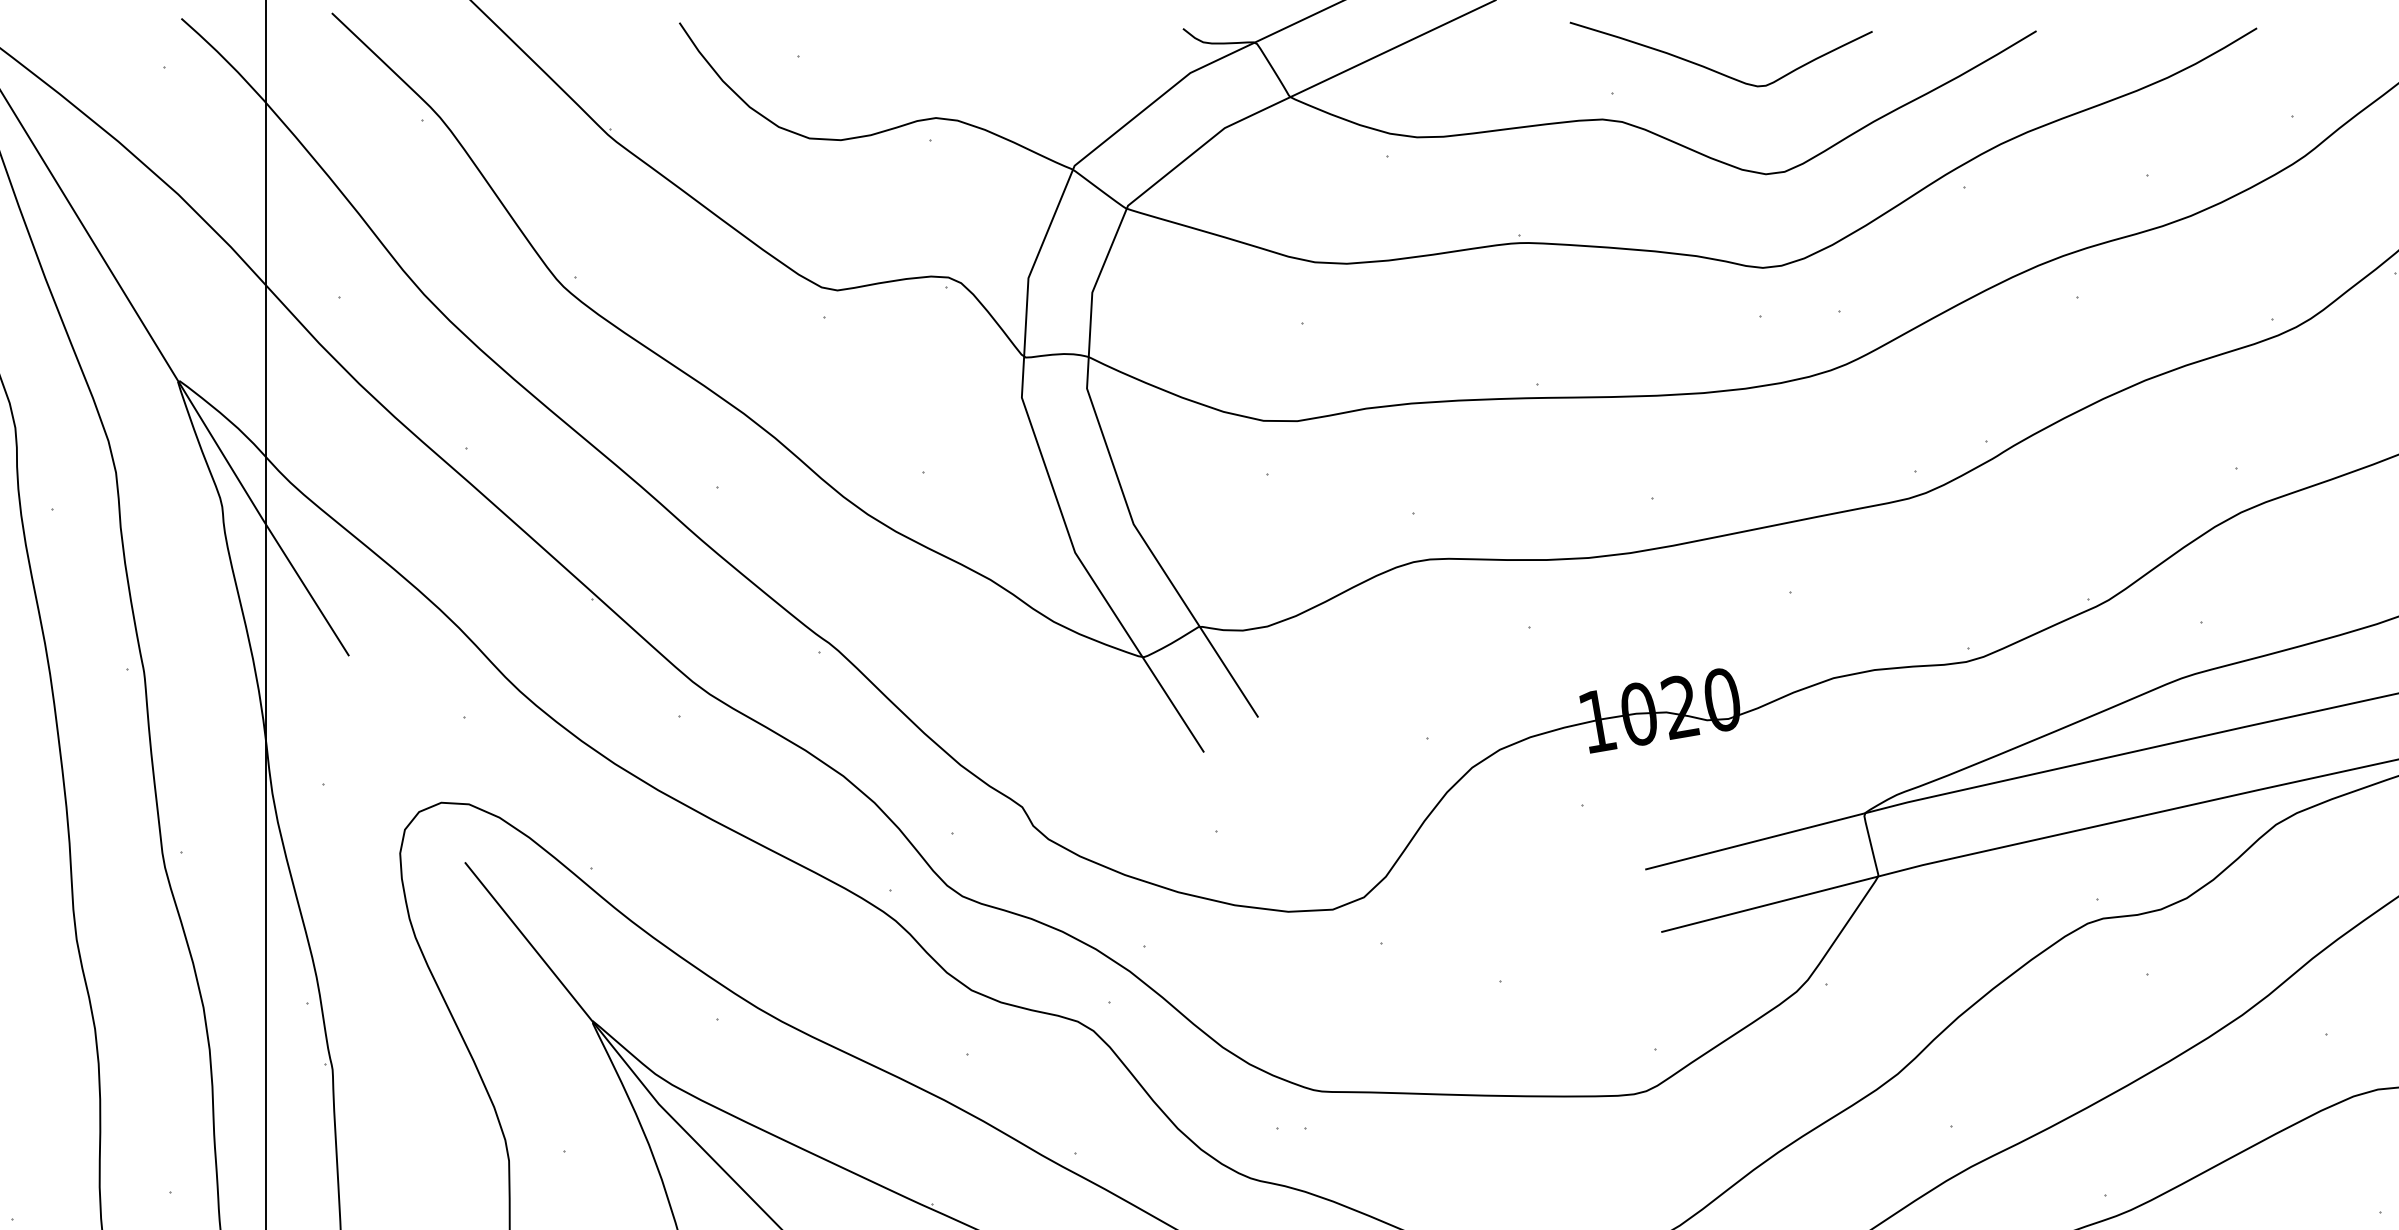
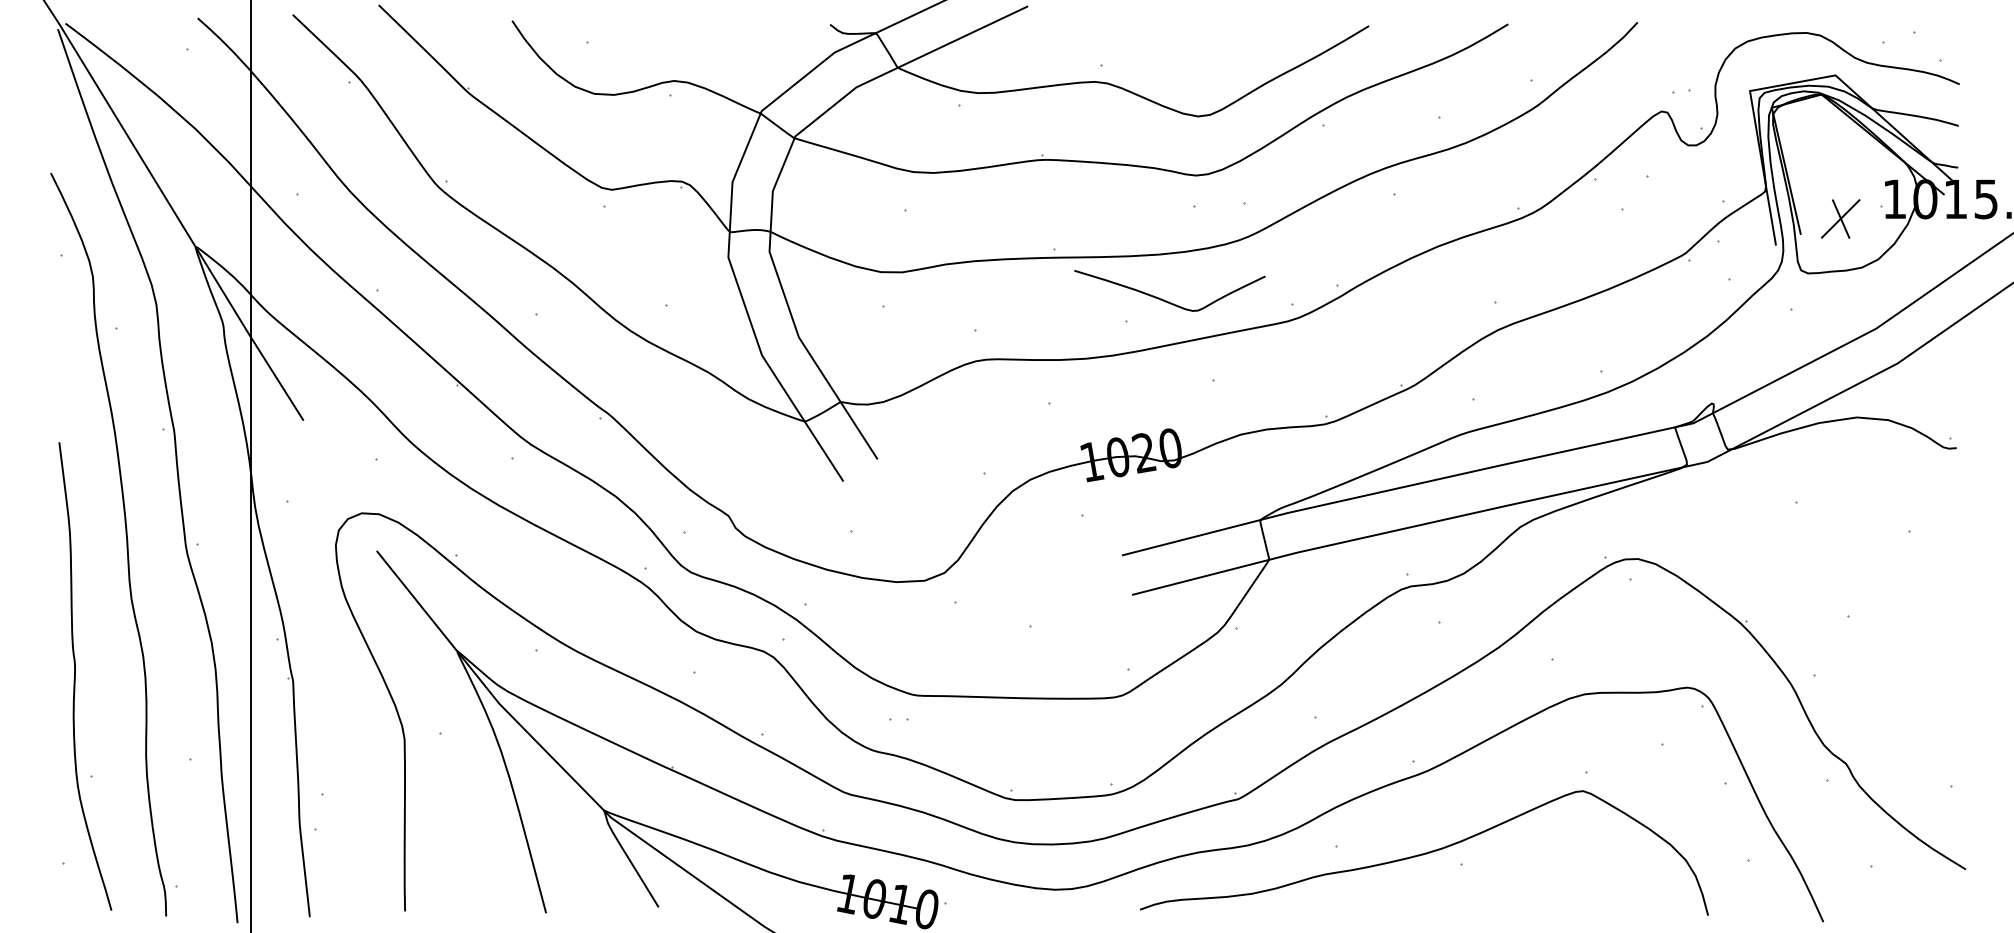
curve: (1712, 68) -> (1164, 299), moved

